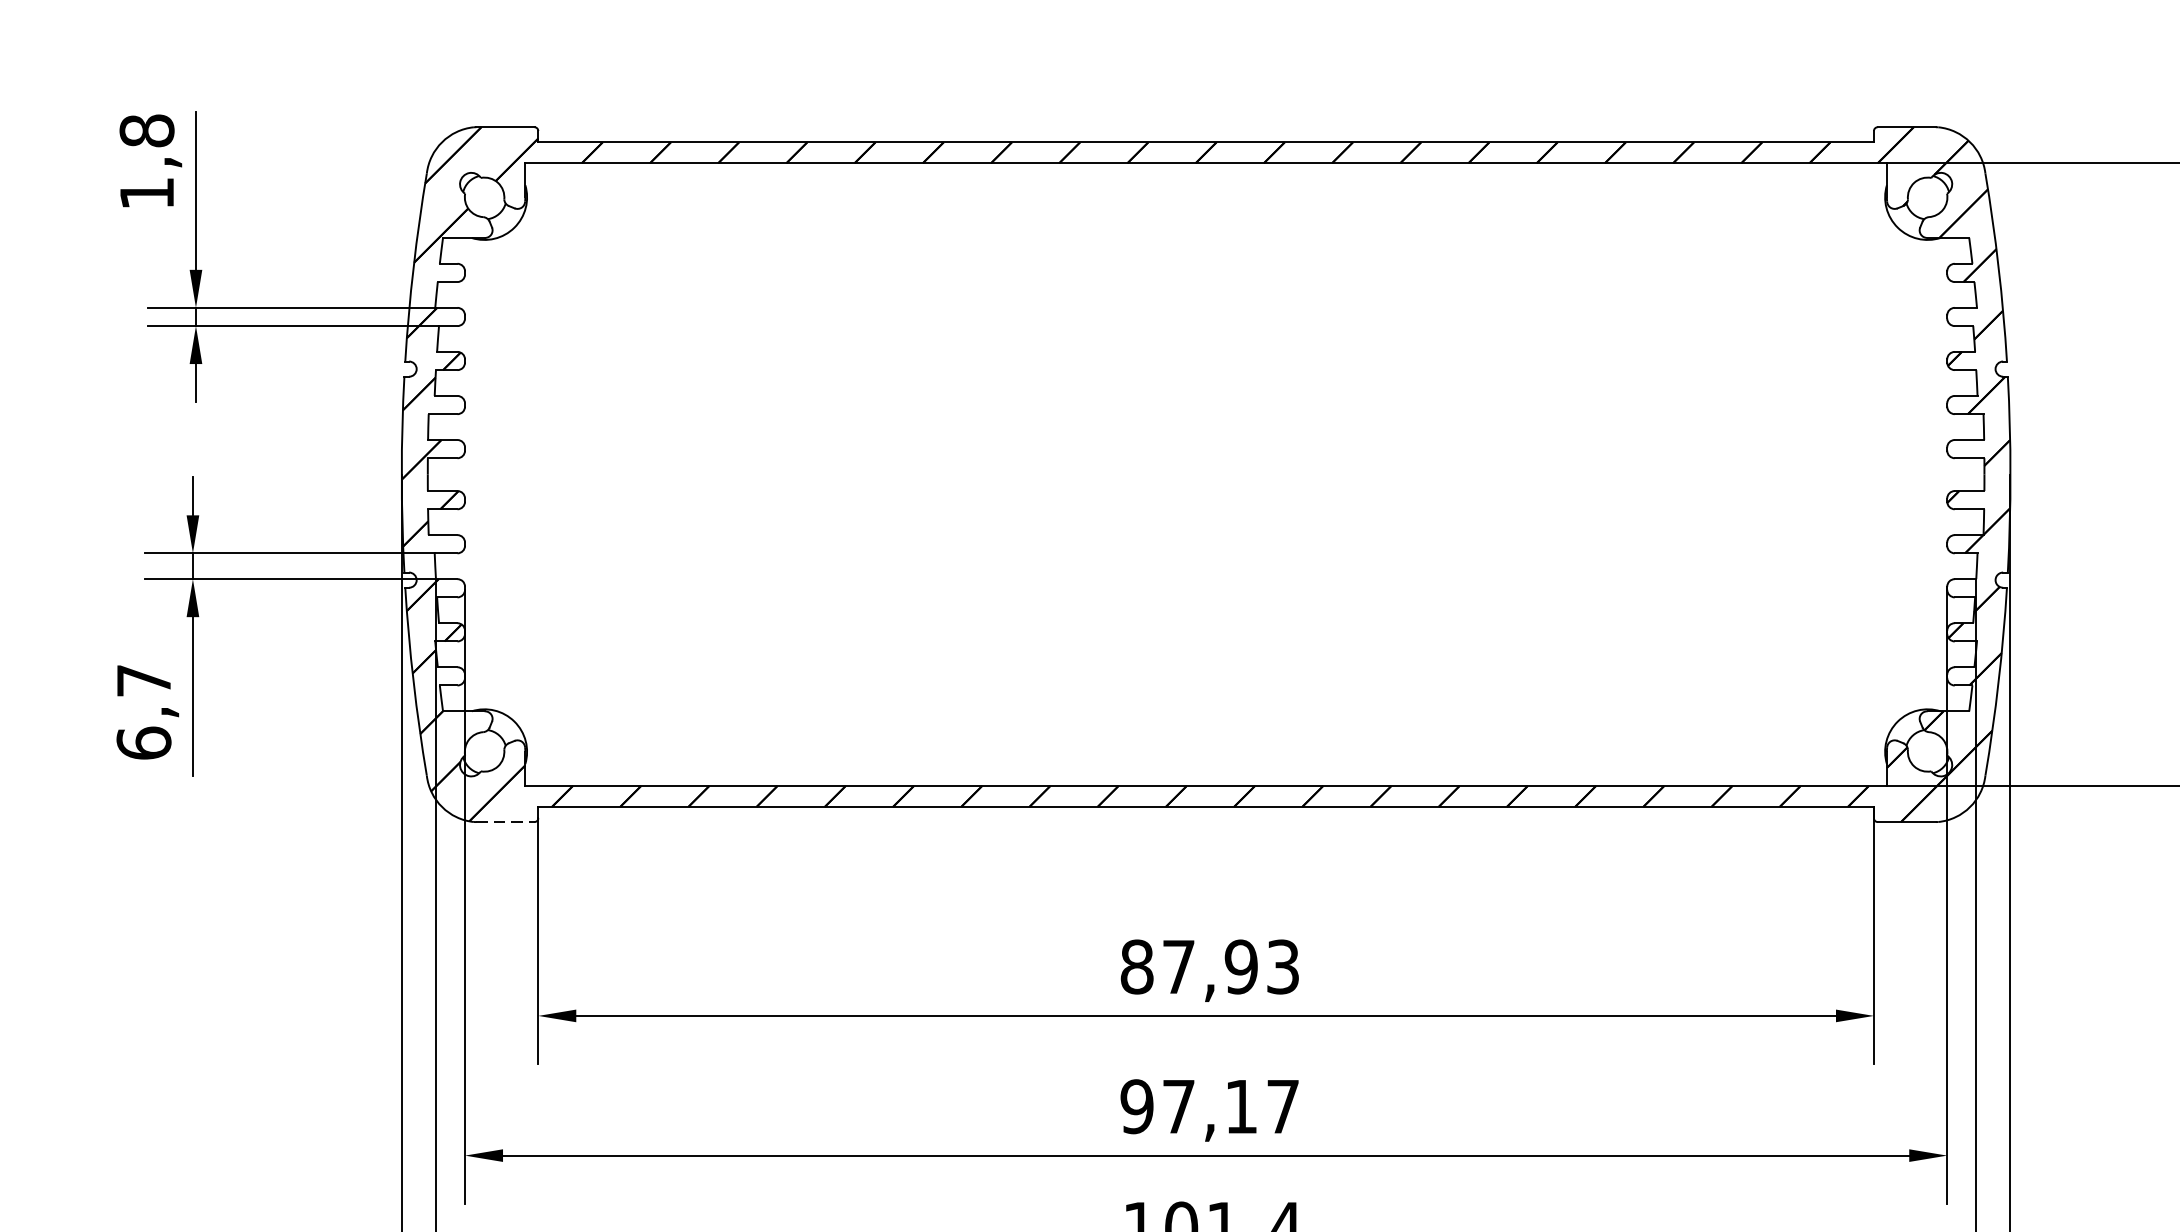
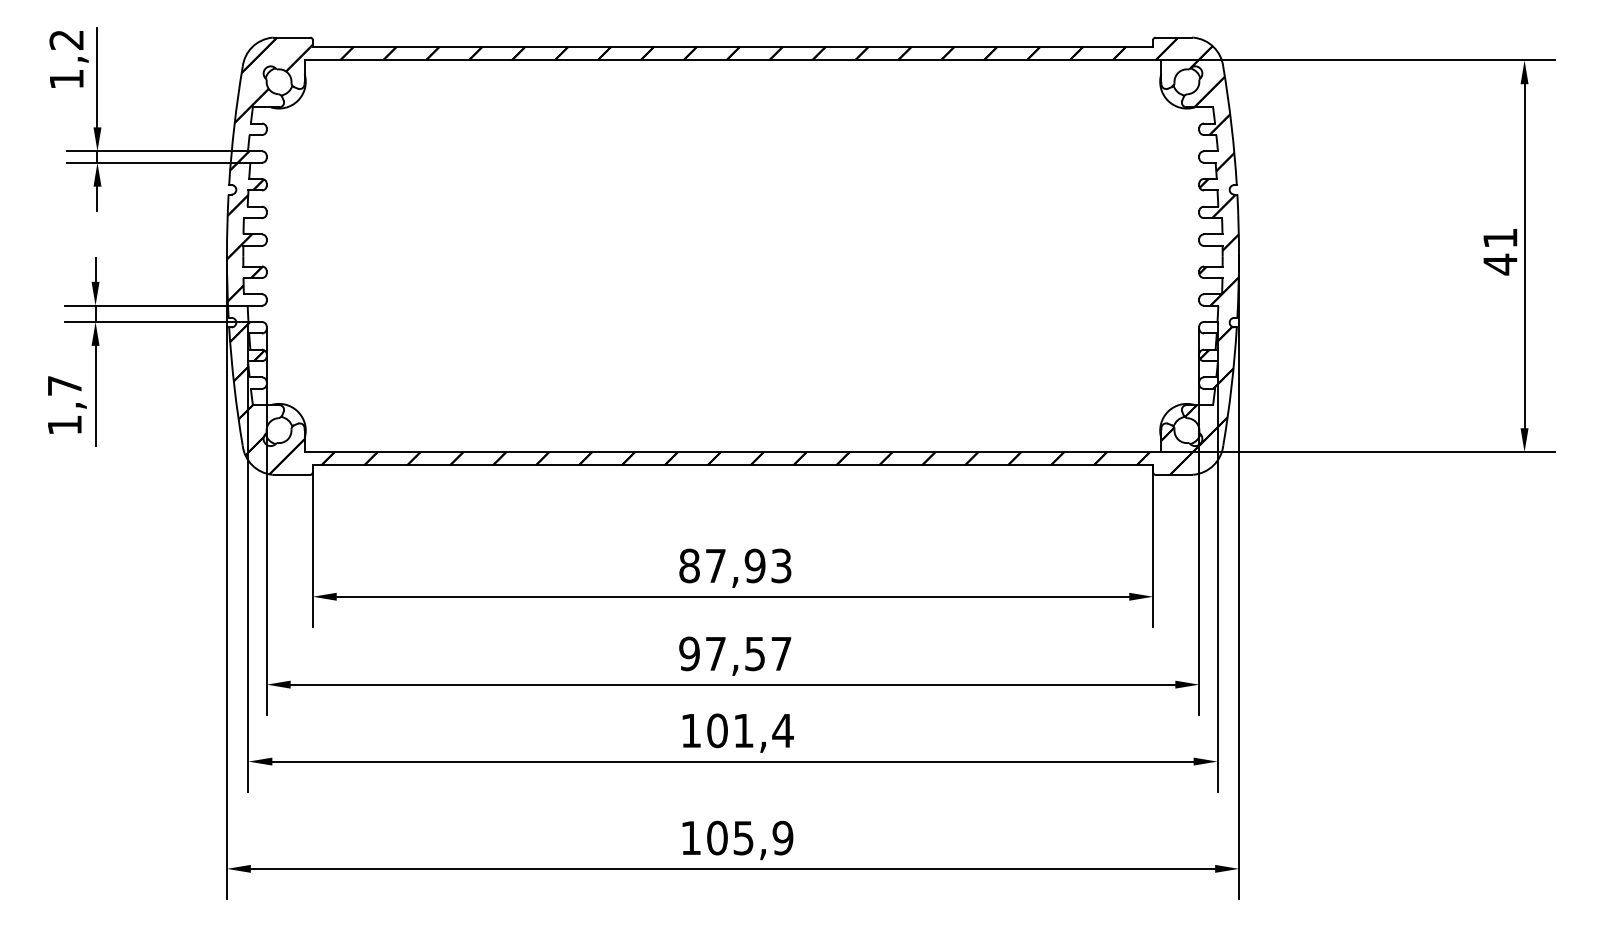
text: (146, 130) -> (66, 39), 1,8 -> 1,2
text: (143, 742) -> (64, 424), 6,7 -> 1,7
line: (505, 821) -> (292, 474), dashed -> solid
text: (1240, 1107) -> (754, 654), 97,17 -> 97,57

